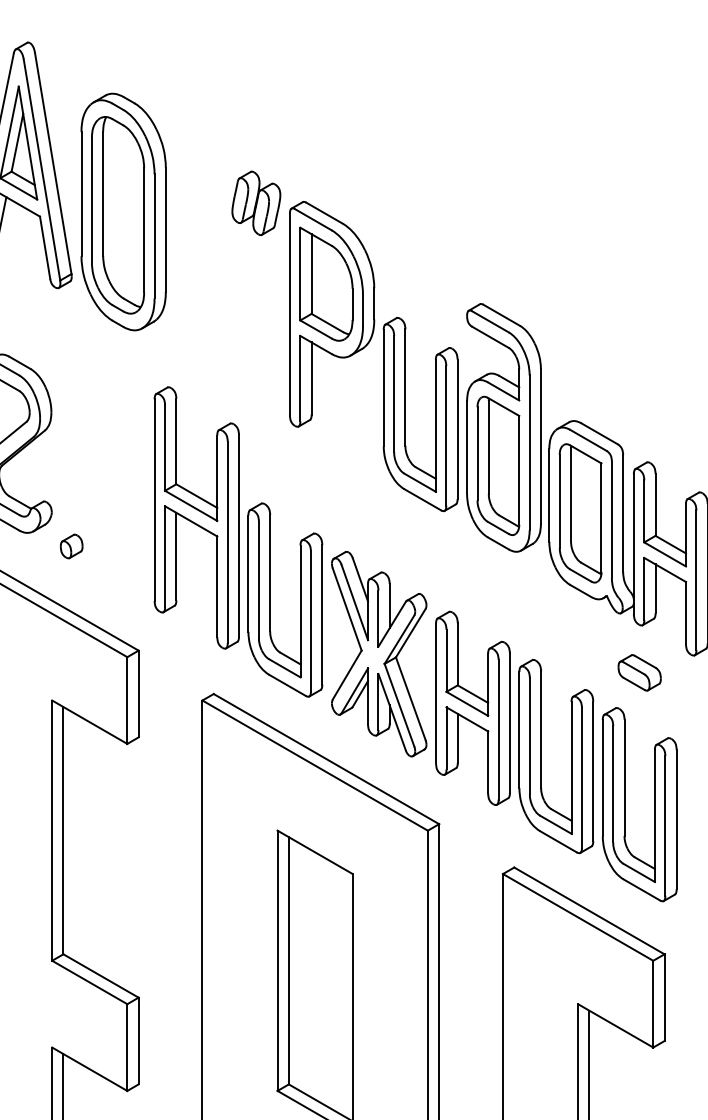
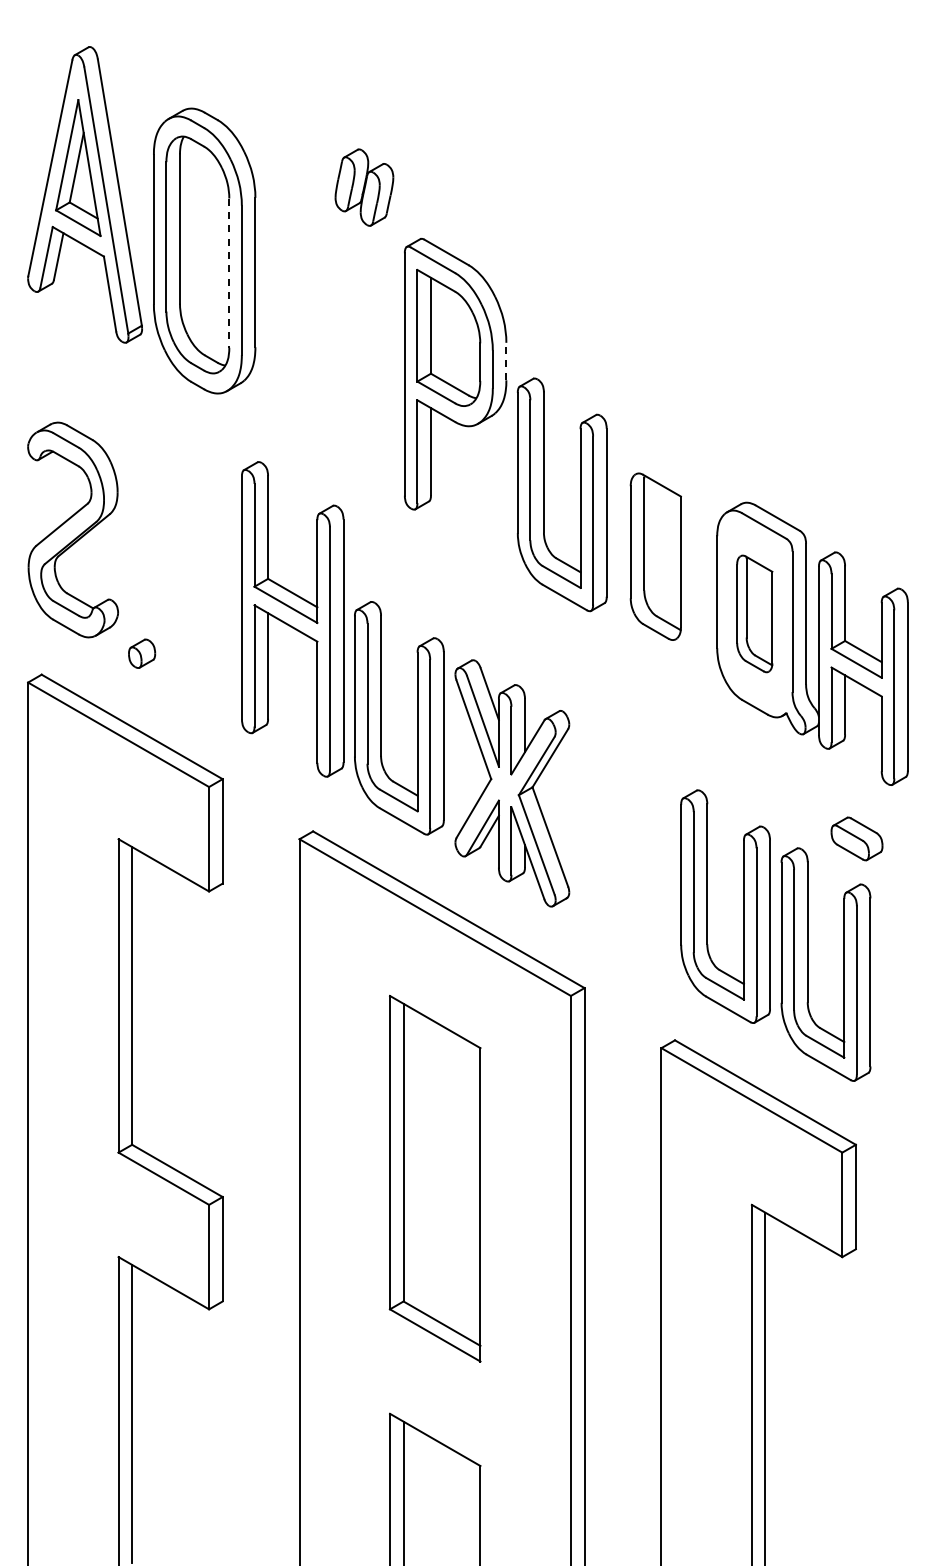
part: (256, 203) -> (364, 187), moved
line: (144, 230) -> (229, 273), solid -> dashed
line: (374, 303) -> (506, 361), solid -> dashed
part: (503, 427) -> (662, 510), removed
part: (580, 513) -> (754, 613), size x0.7
part: (639, 672) -> (856, 838), moved
part: (473, 708) -> (625, 848), removed

